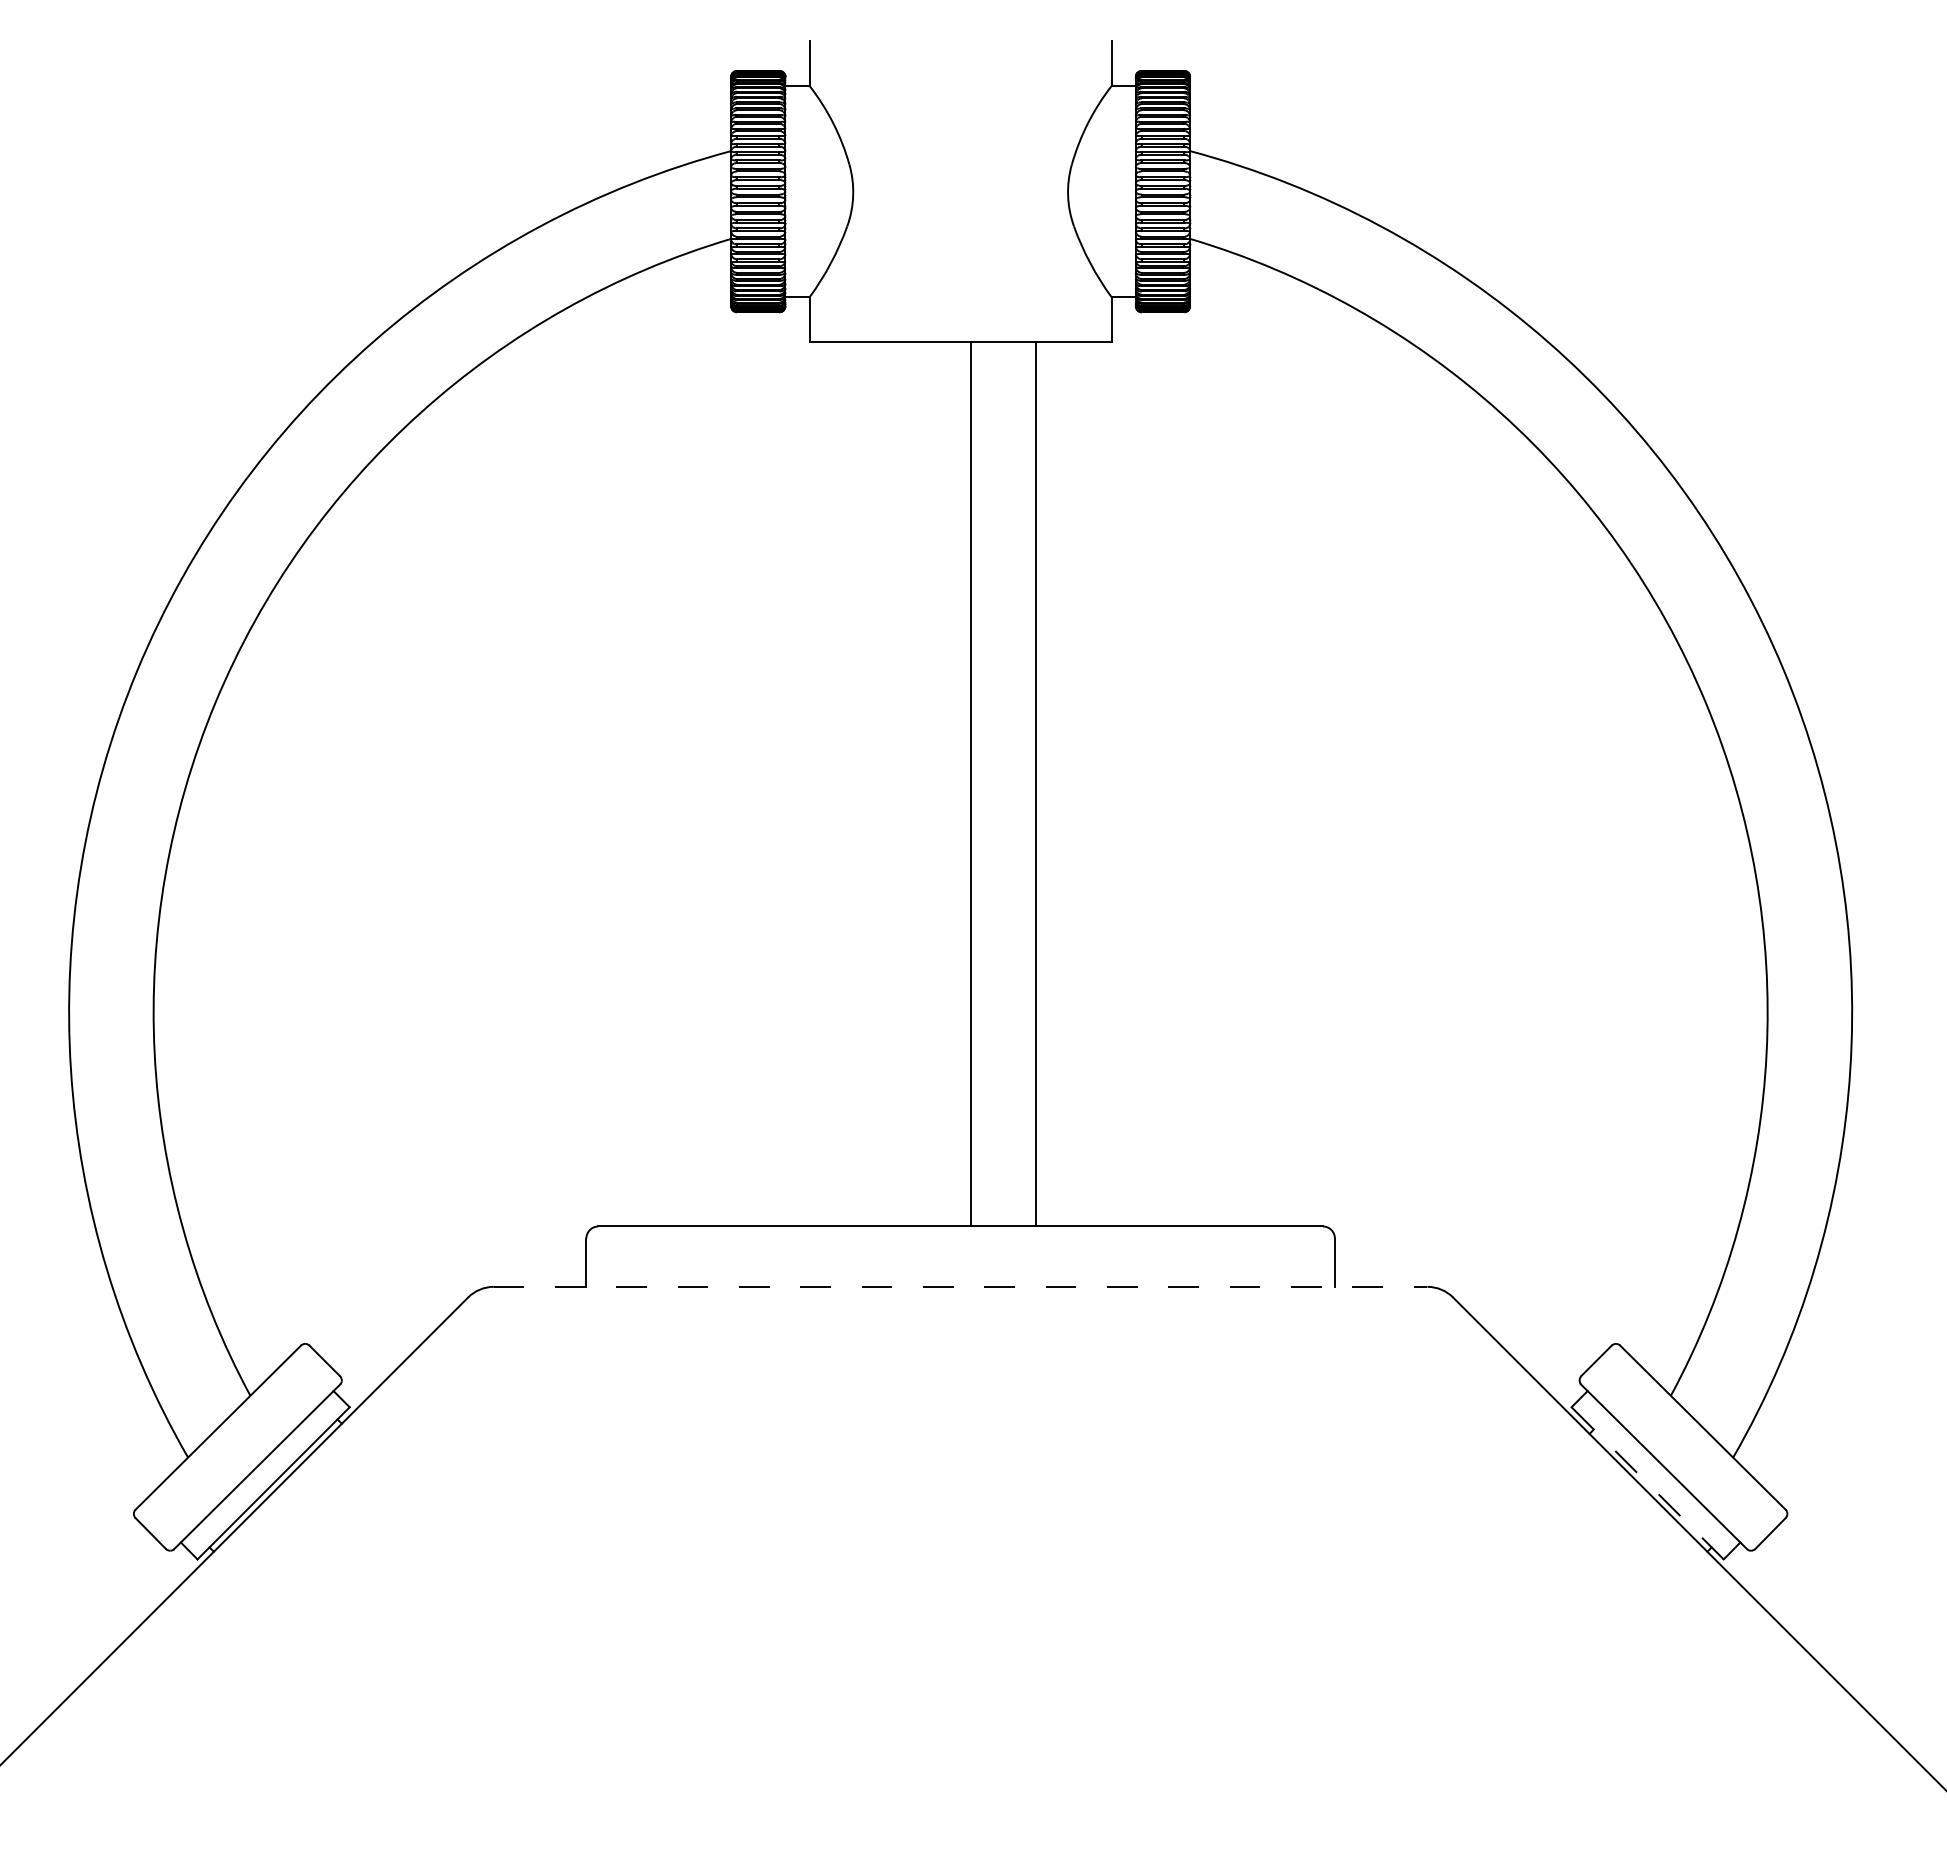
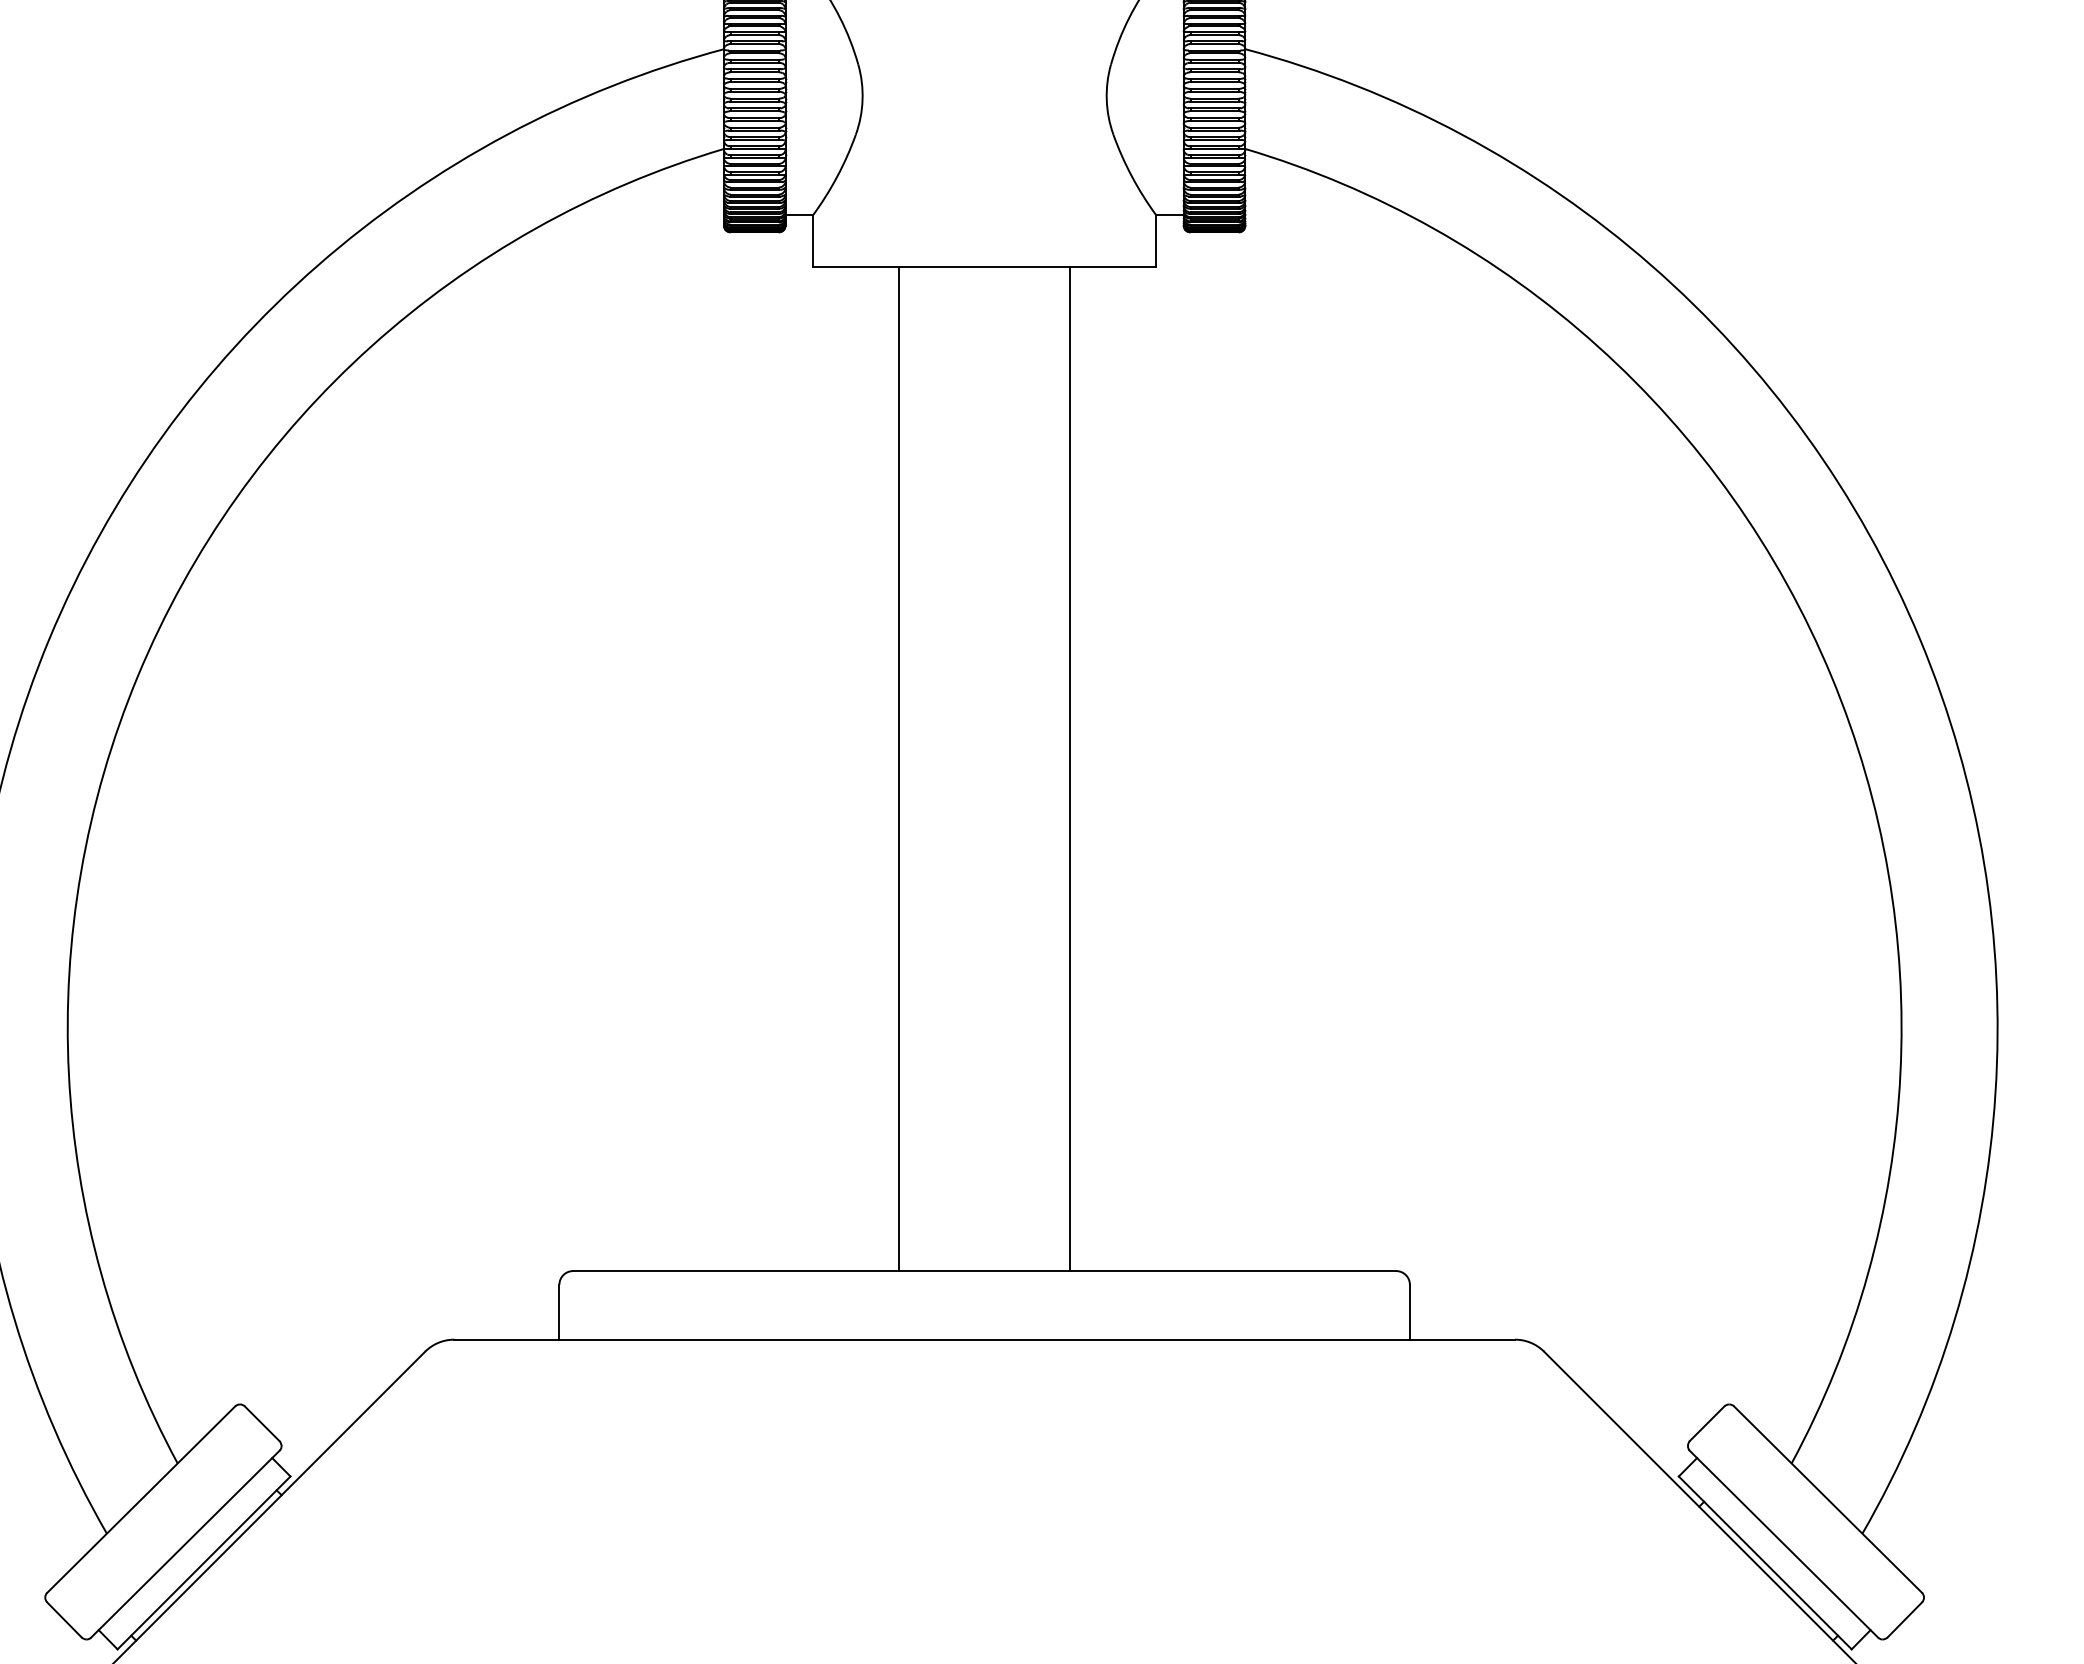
line: (971, 784) -> (899, 768), moved
line: (960, 1286) -> (984, 1339), dashed -> solid
line: (1647, 1483) -> (1765, 1563), dashed -> solid

